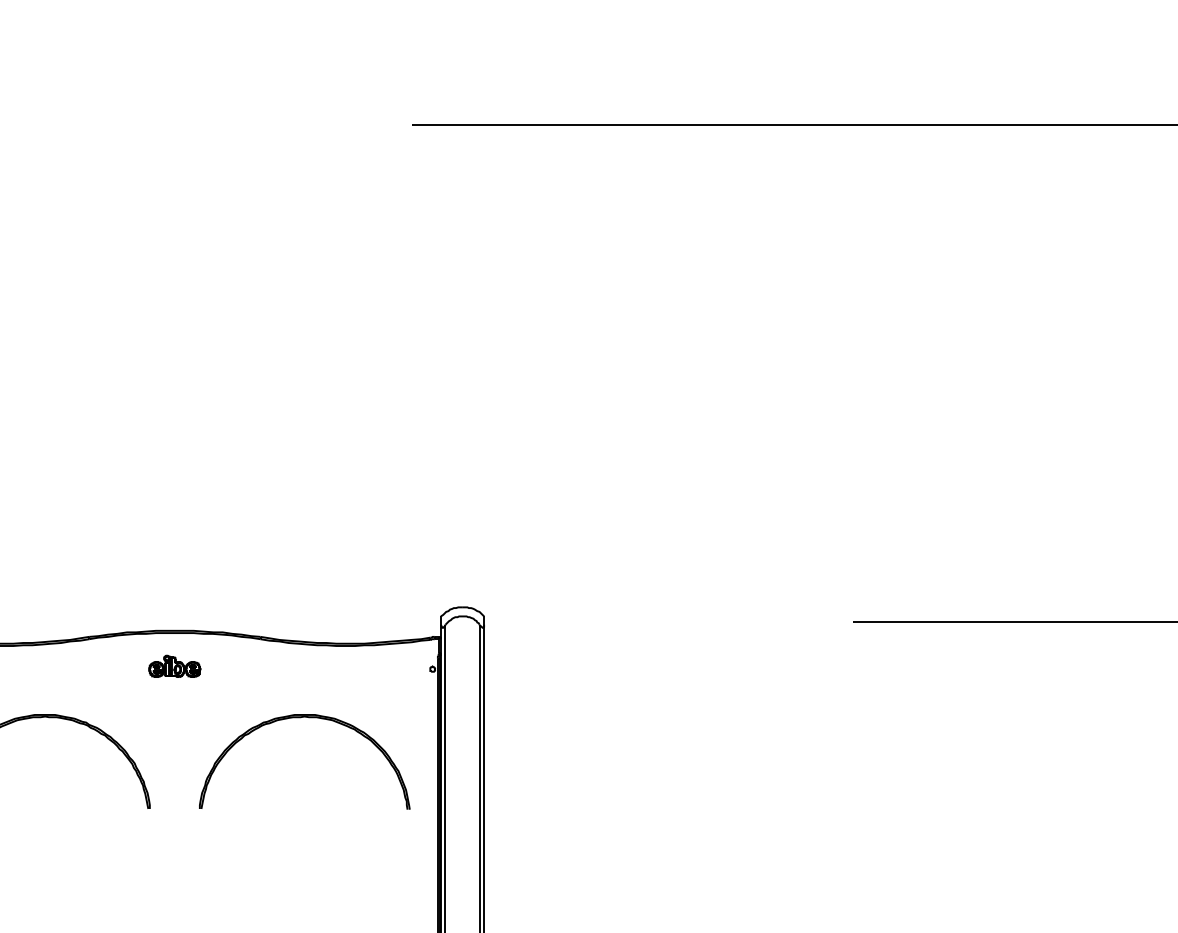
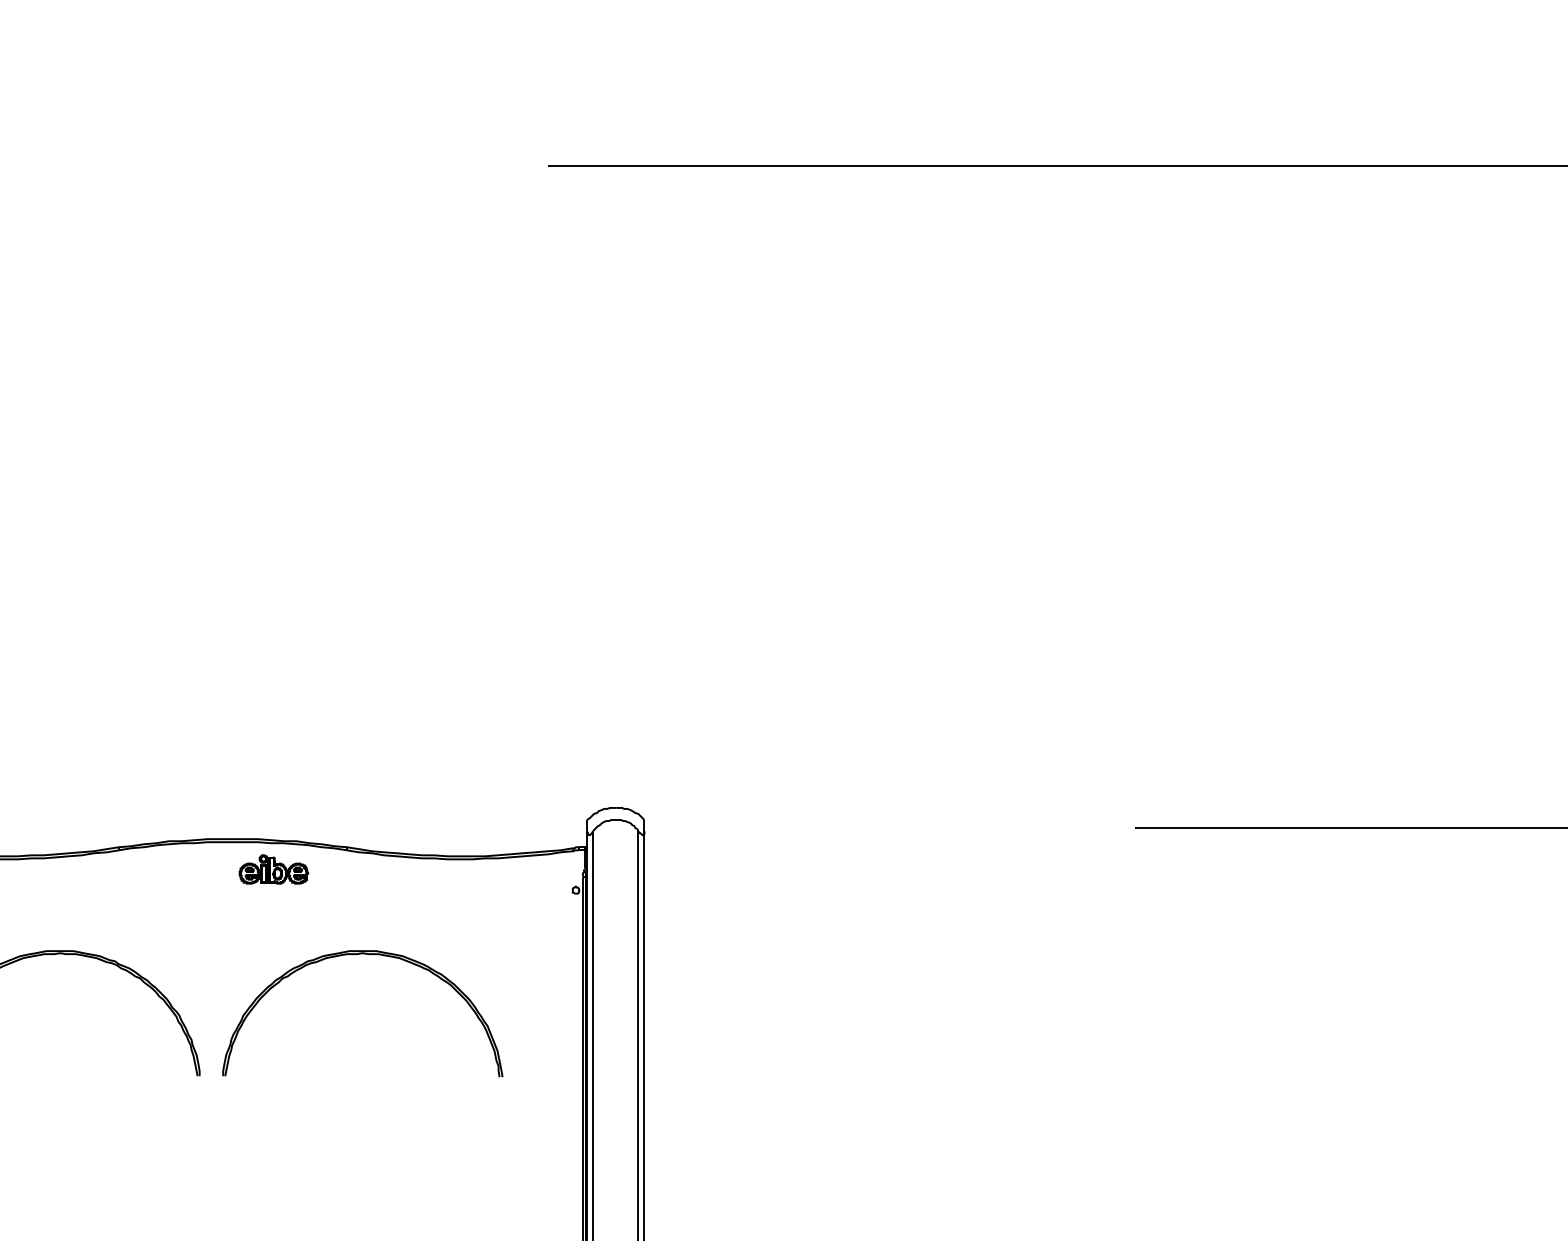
part: (174, 666) -> (273, 869), moved
part: (304, 717) -> (362, 954), moved

